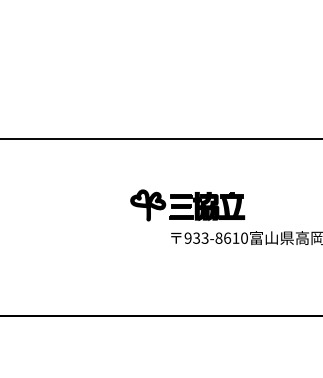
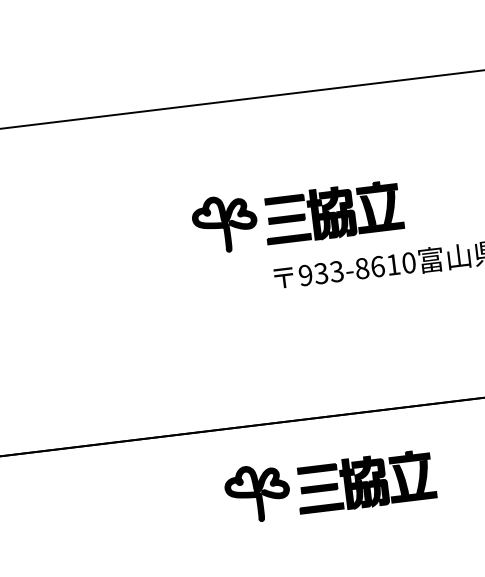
part: (187, 352) -> (329, 484), added

